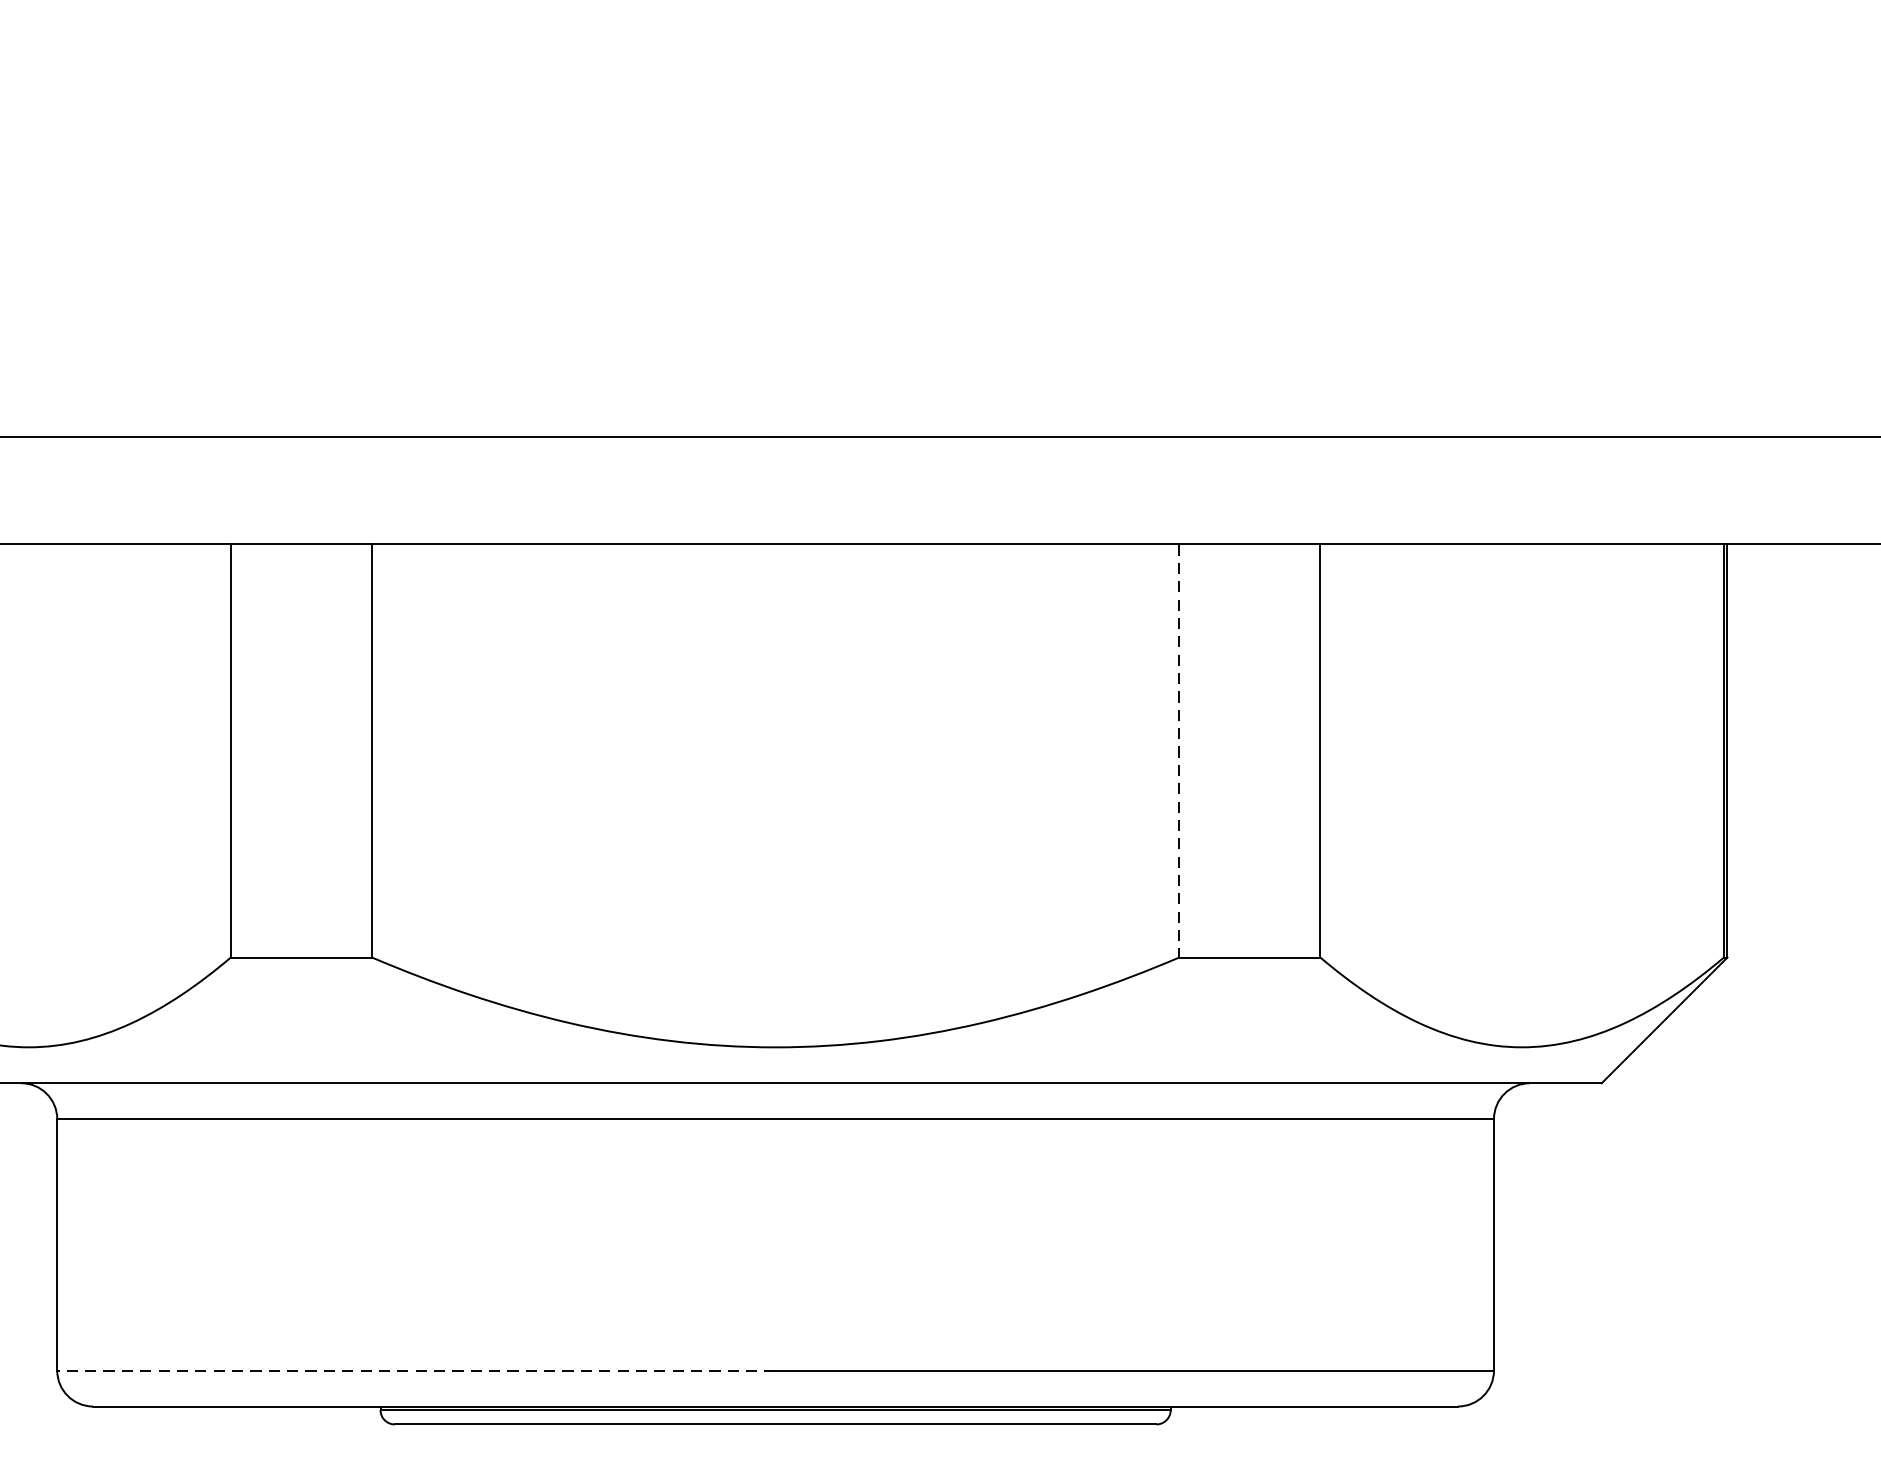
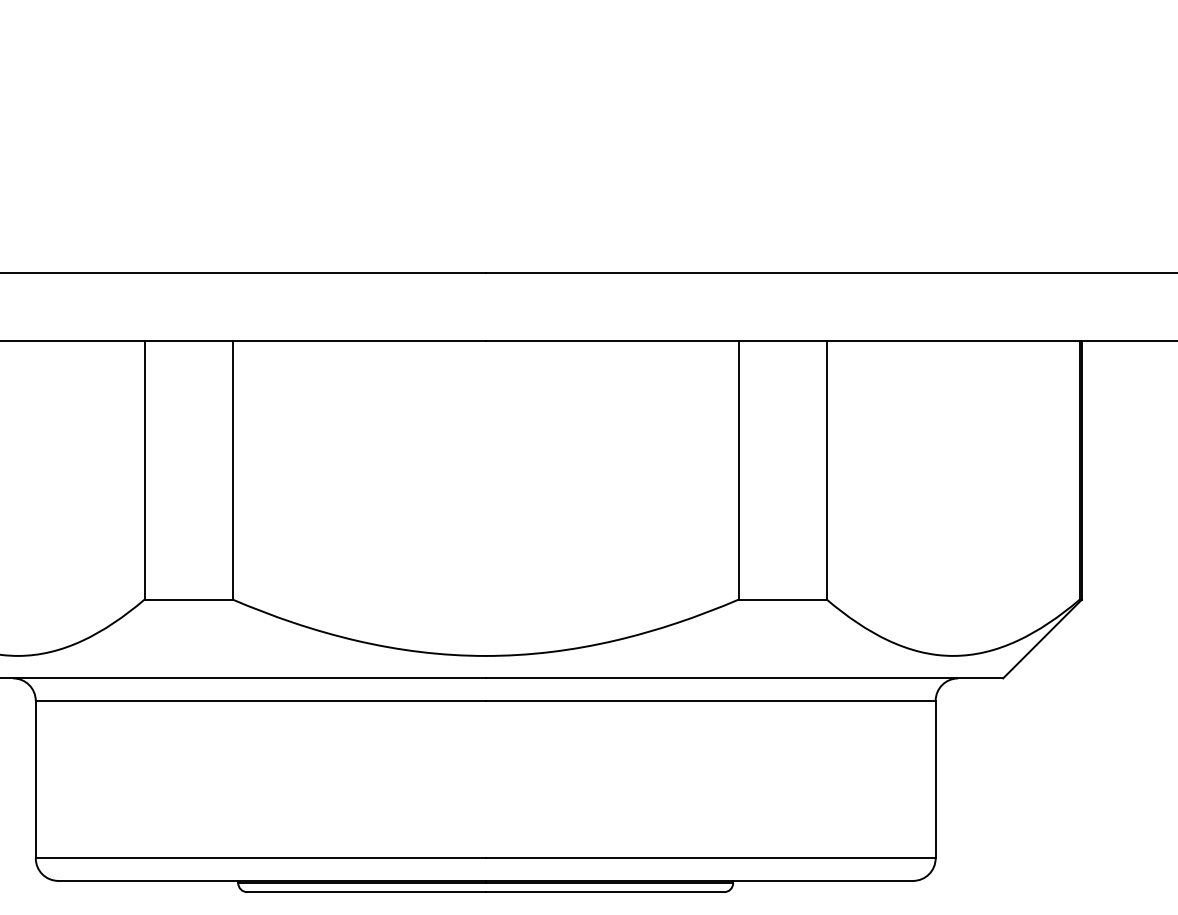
line: (1179, 751) -> (738, 470), dashed -> solid
line: (416, 1370) -> (260, 858), dashed -> solid

